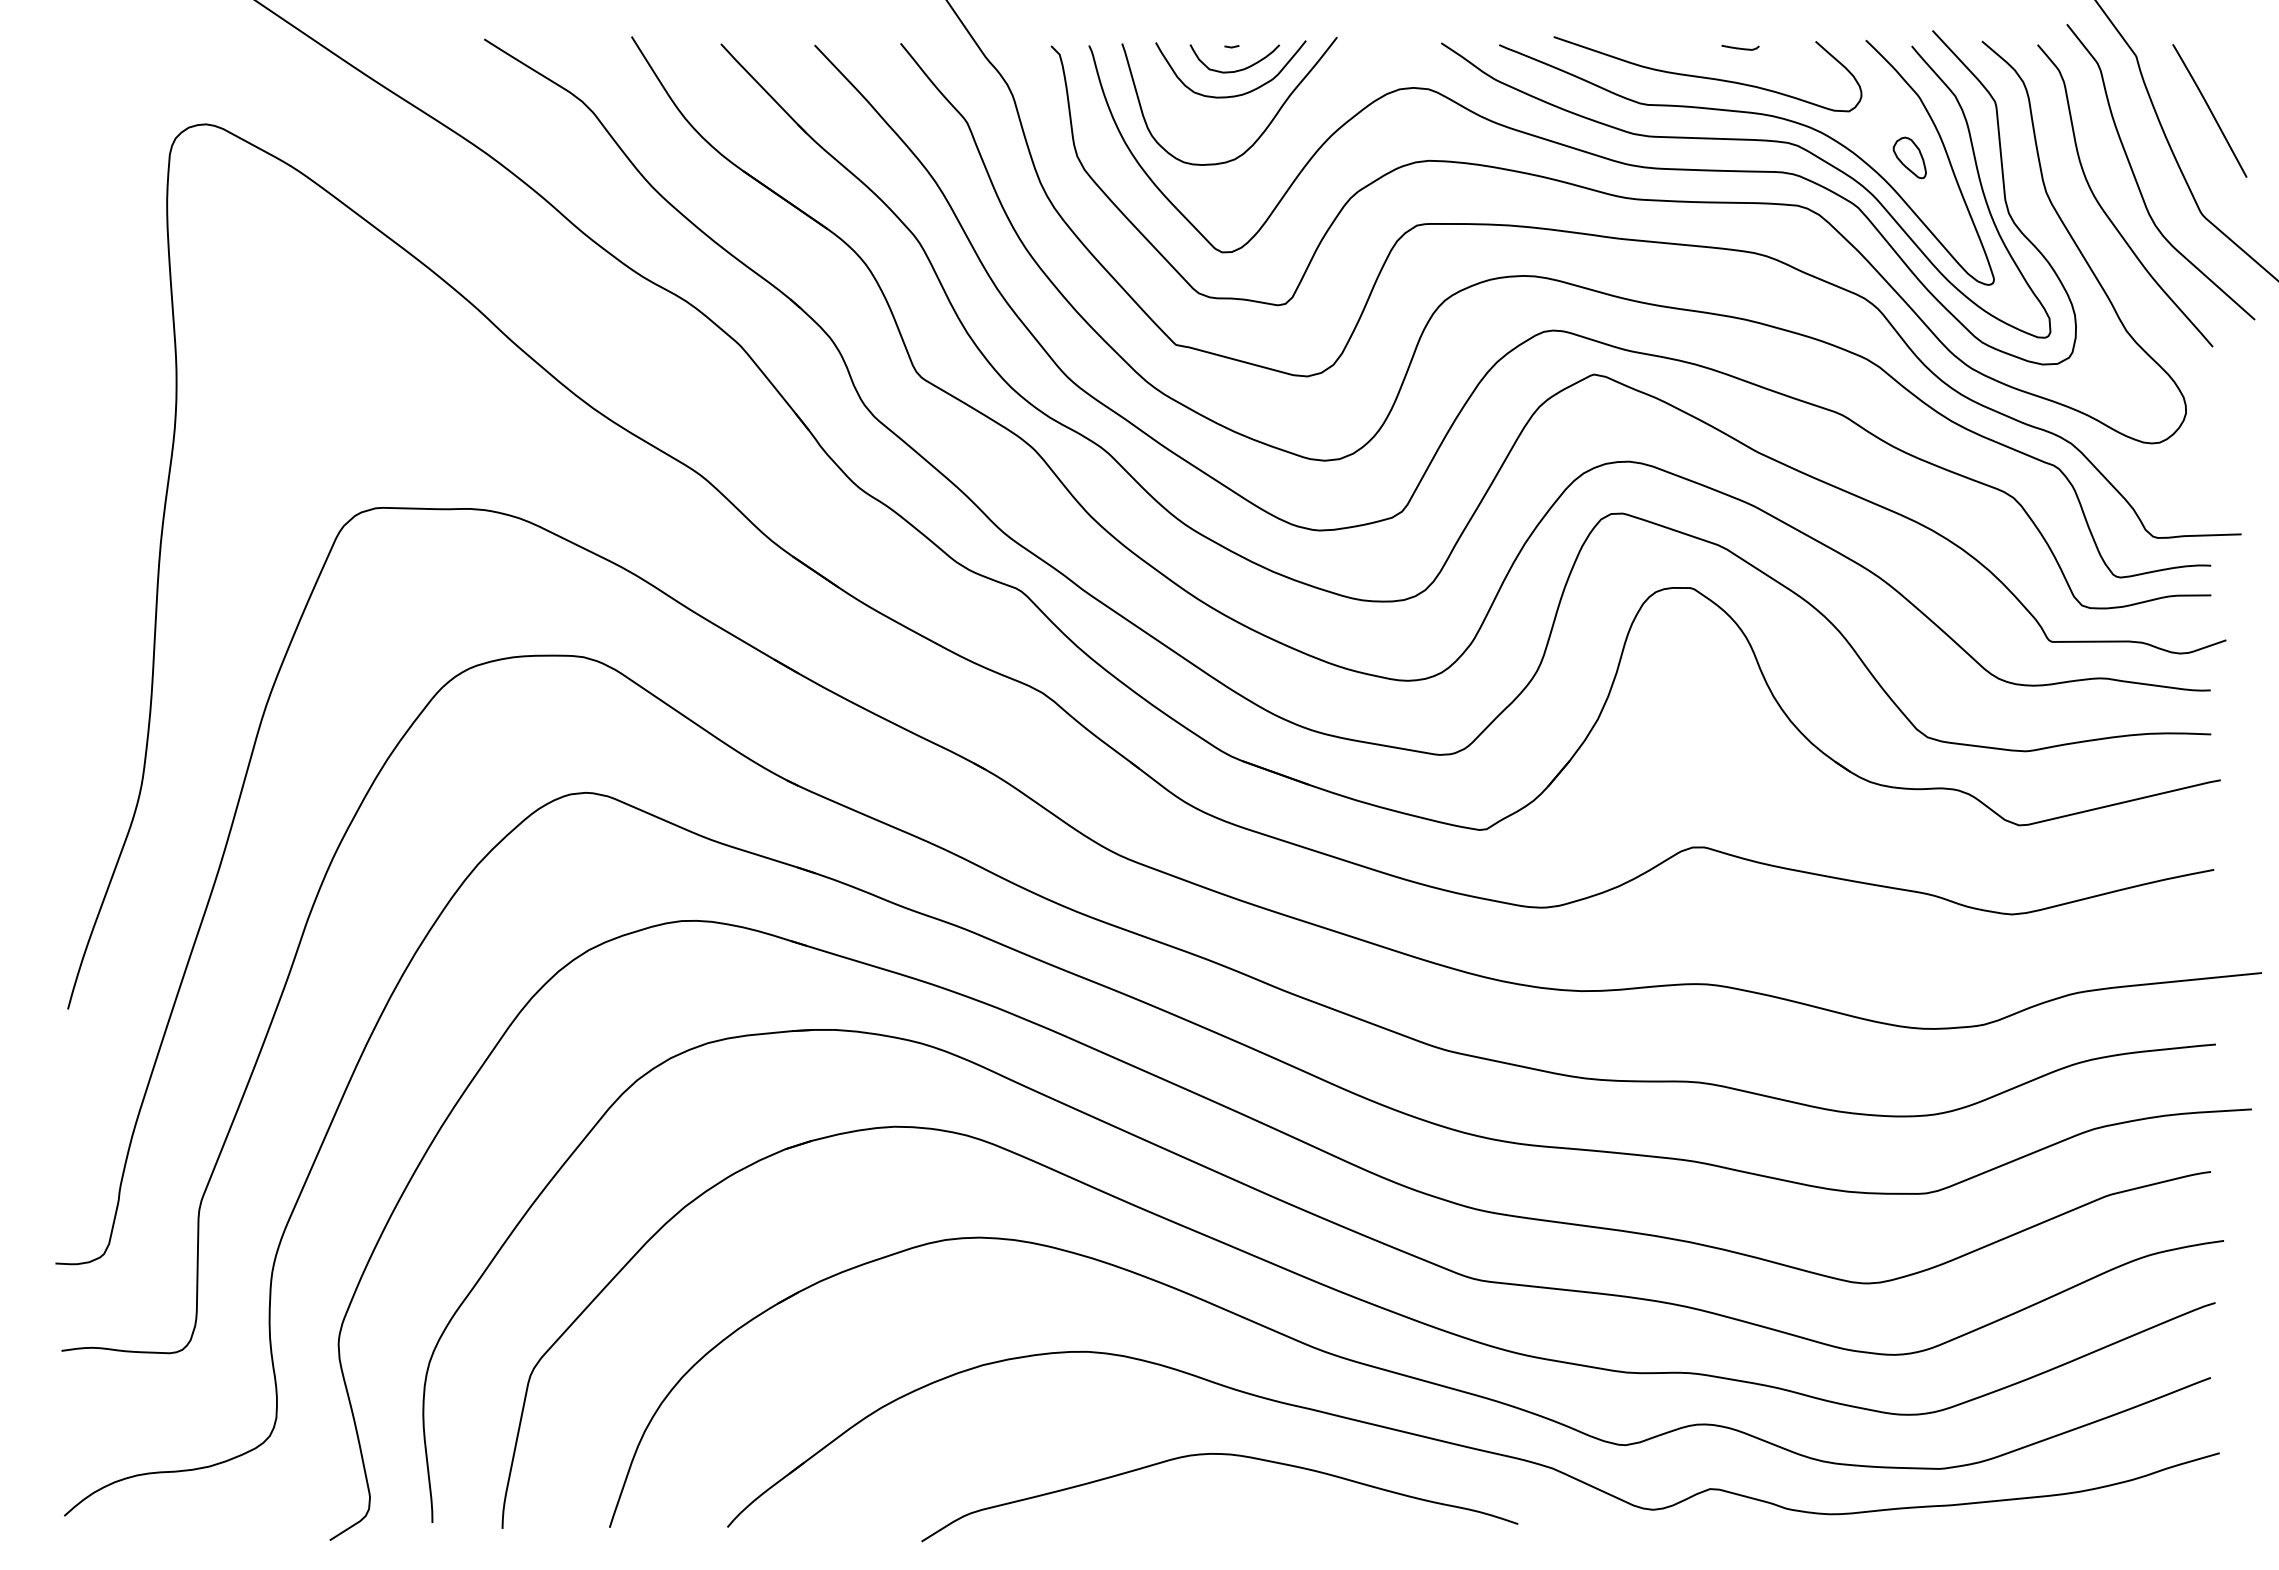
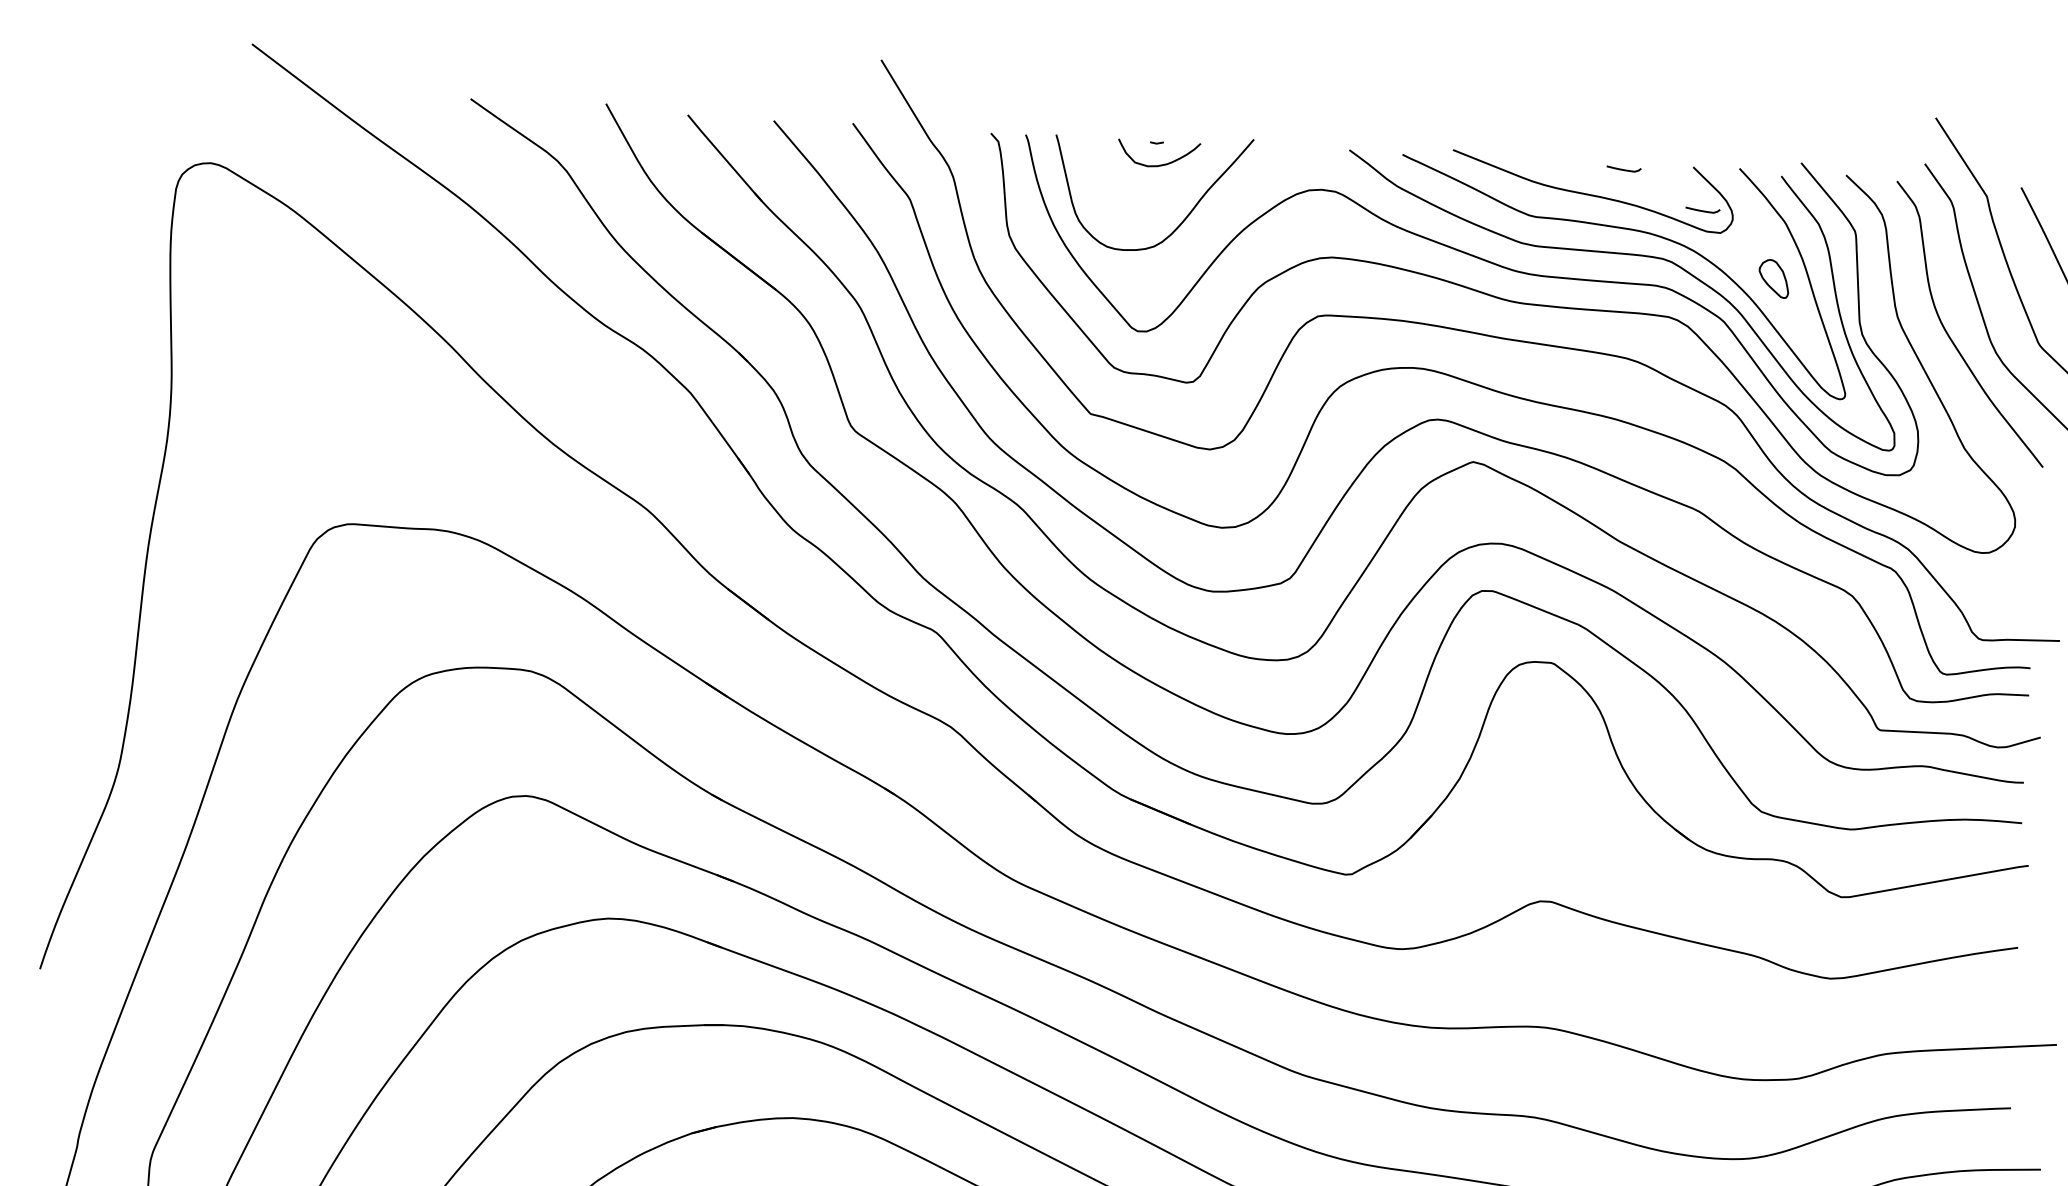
curve: (1828, 87) -> (1702, 210), added
curve: (1237, 94) -> (1159, 187), removed

